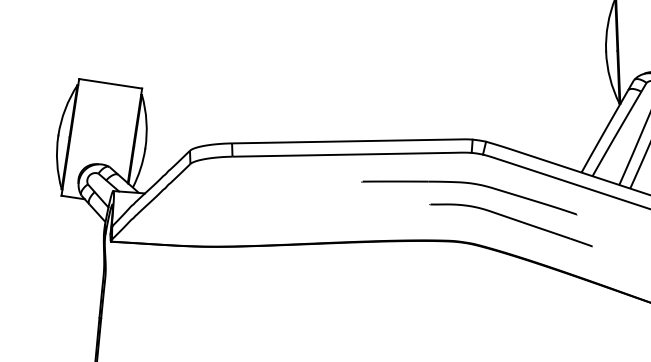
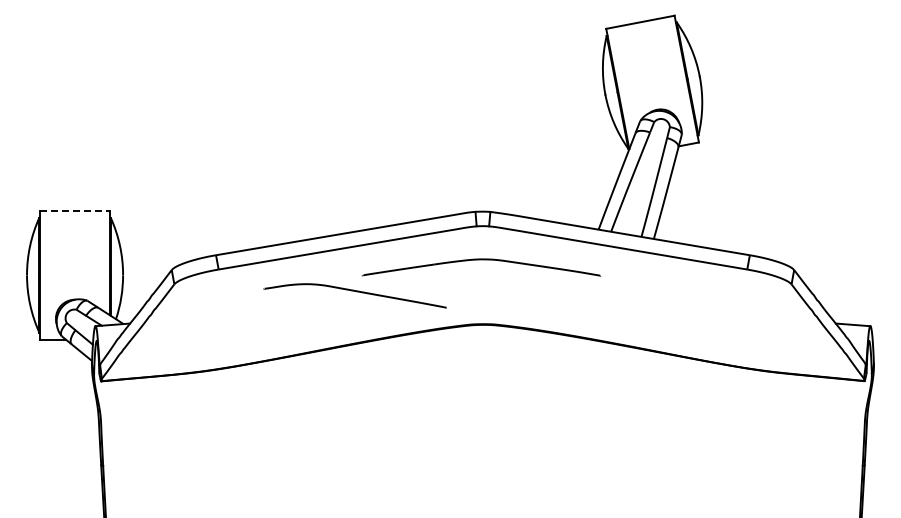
line: (111, 83) -> (75, 210), solid -> dashed
part: (510, 222) -> (354, 295), moved

